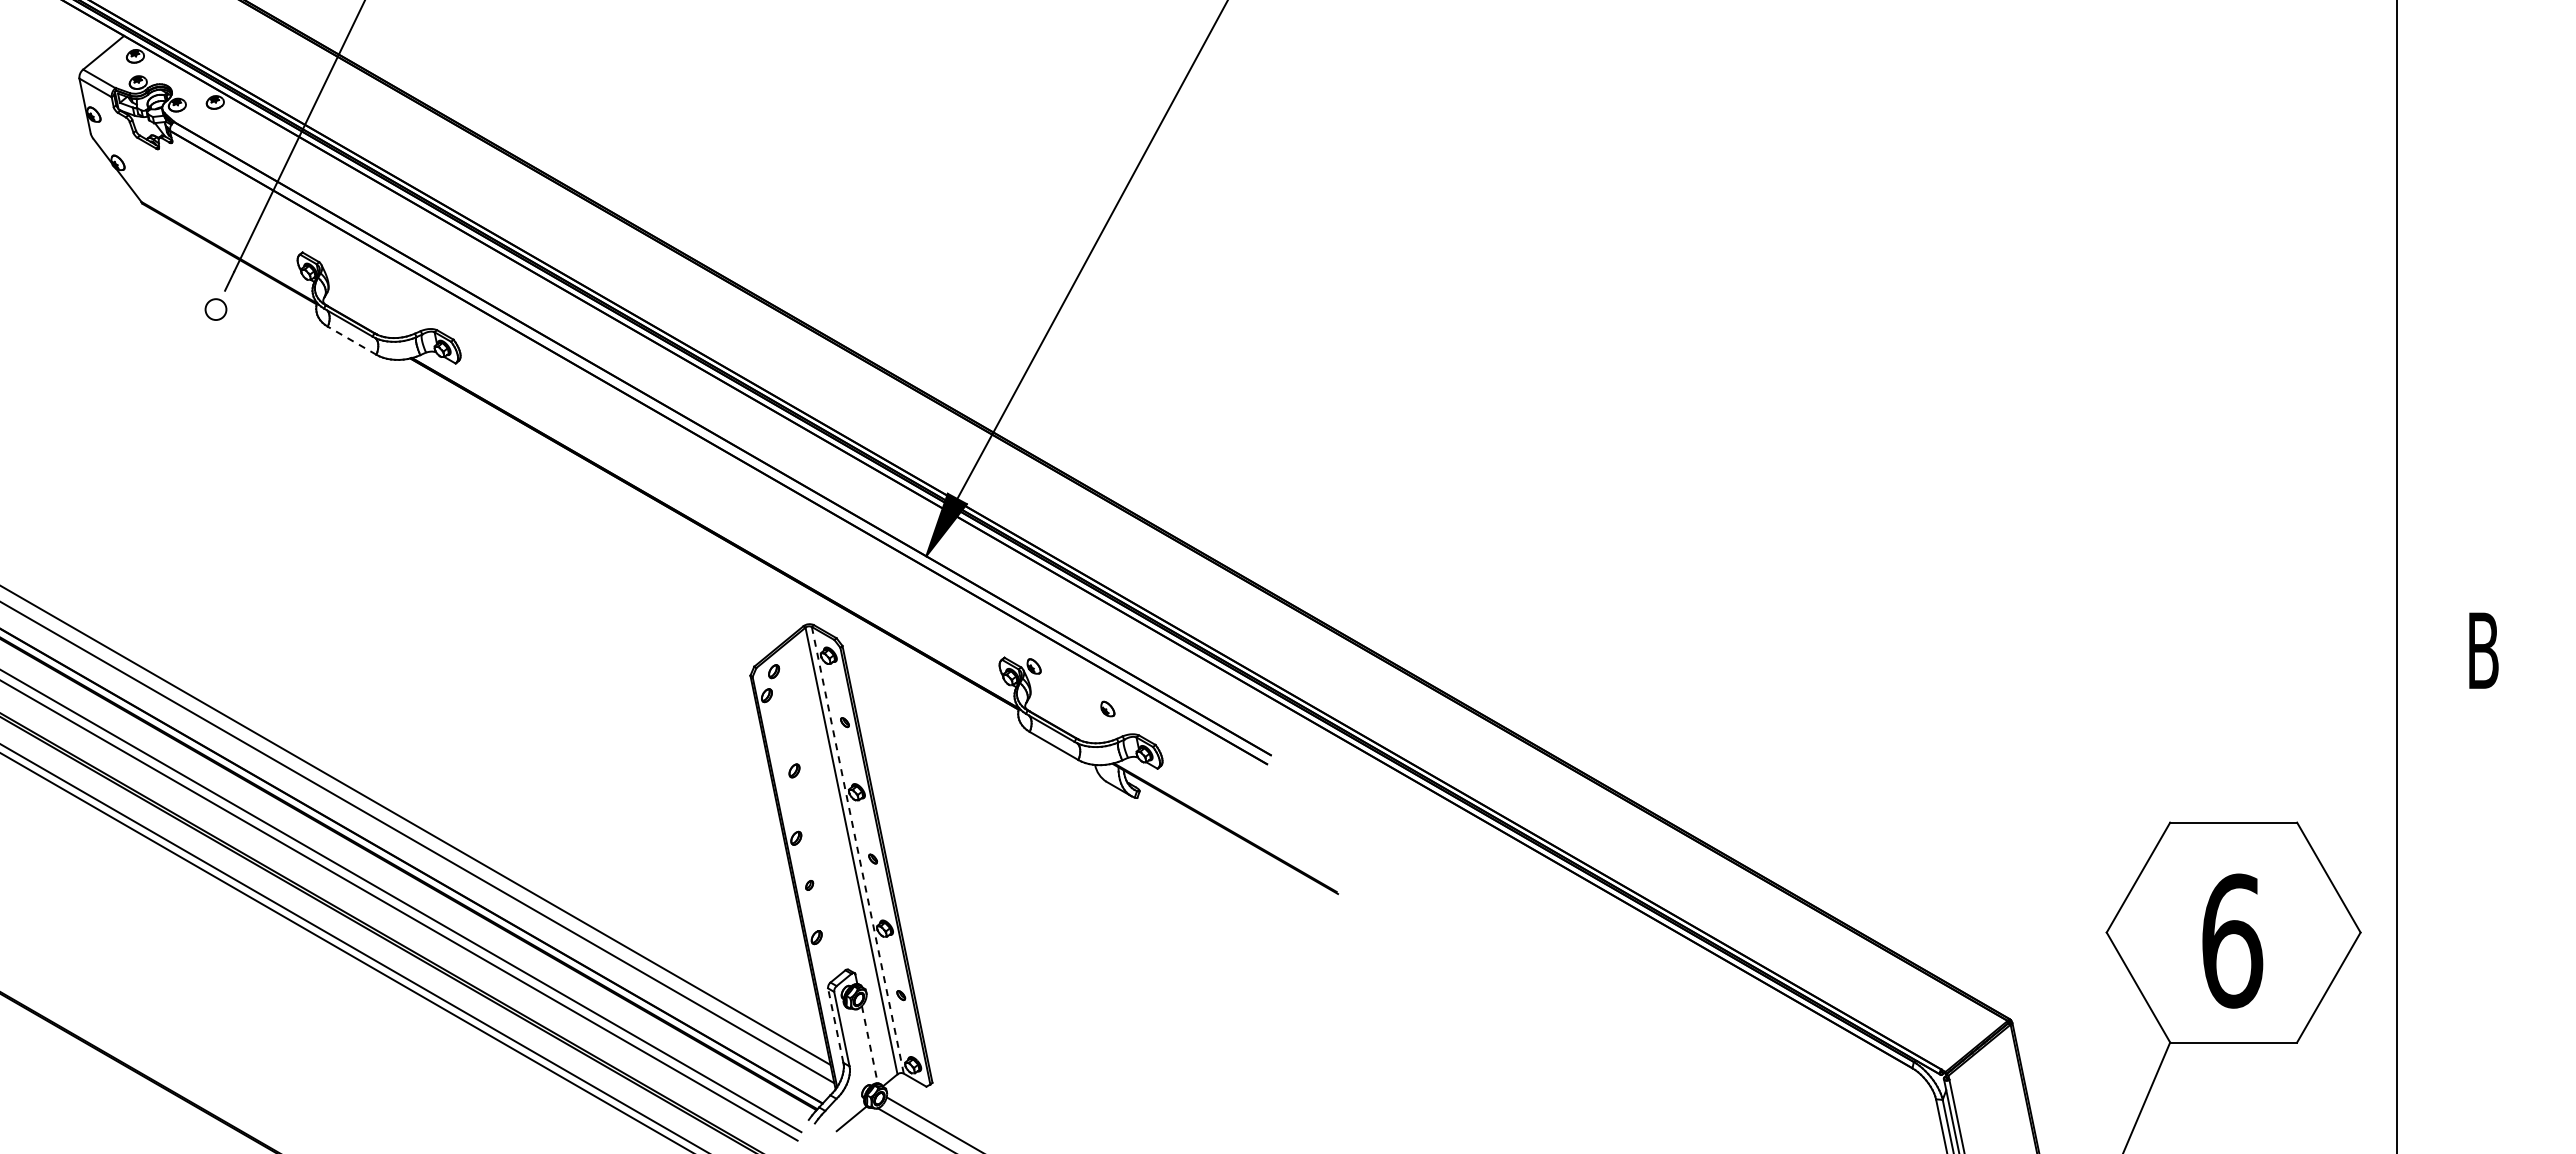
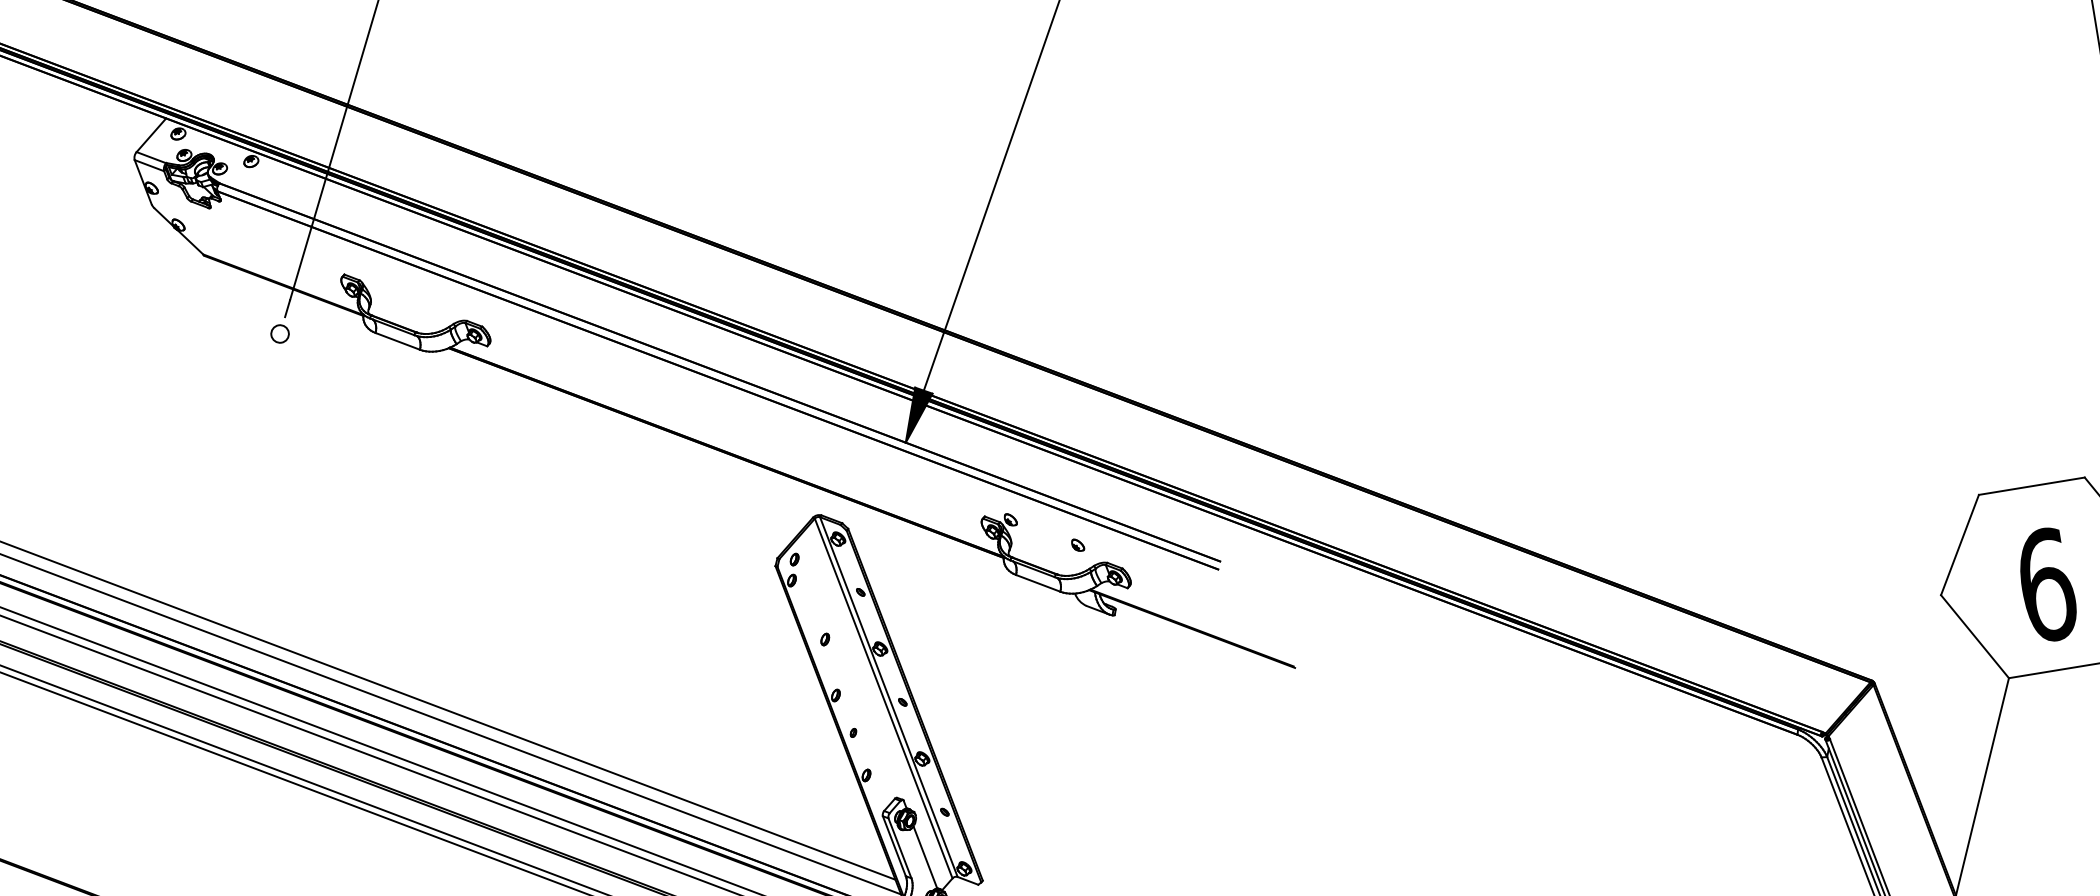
line: (351, 340) -> (397, 341), dashed -> solid
line: (857, 849) -> (888, 696), dashed -> solid
line: (835, 1025) -> (894, 846), dashed -> solid
line: (869, 1045) -> (925, 858), dashed -> solid

